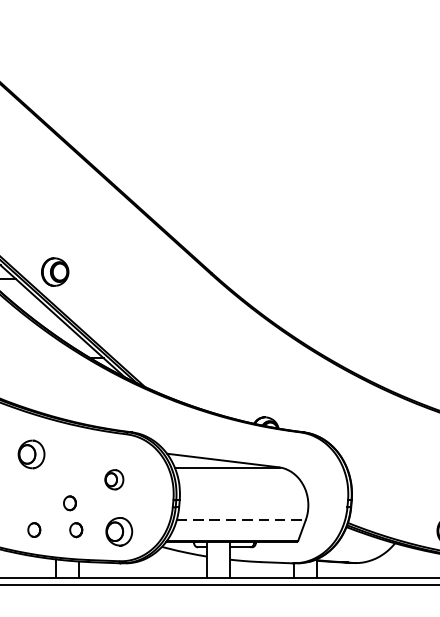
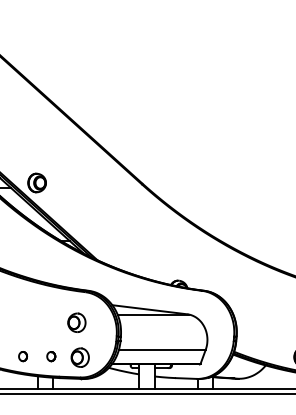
part: (30, 454) -> (20, 305), removed
part: (113, 479) -> (76, 322), size x1.43
part: (69, 503) -> (46, 338), removed
line: (241, 519) -> (162, 349), dashed -> solid

